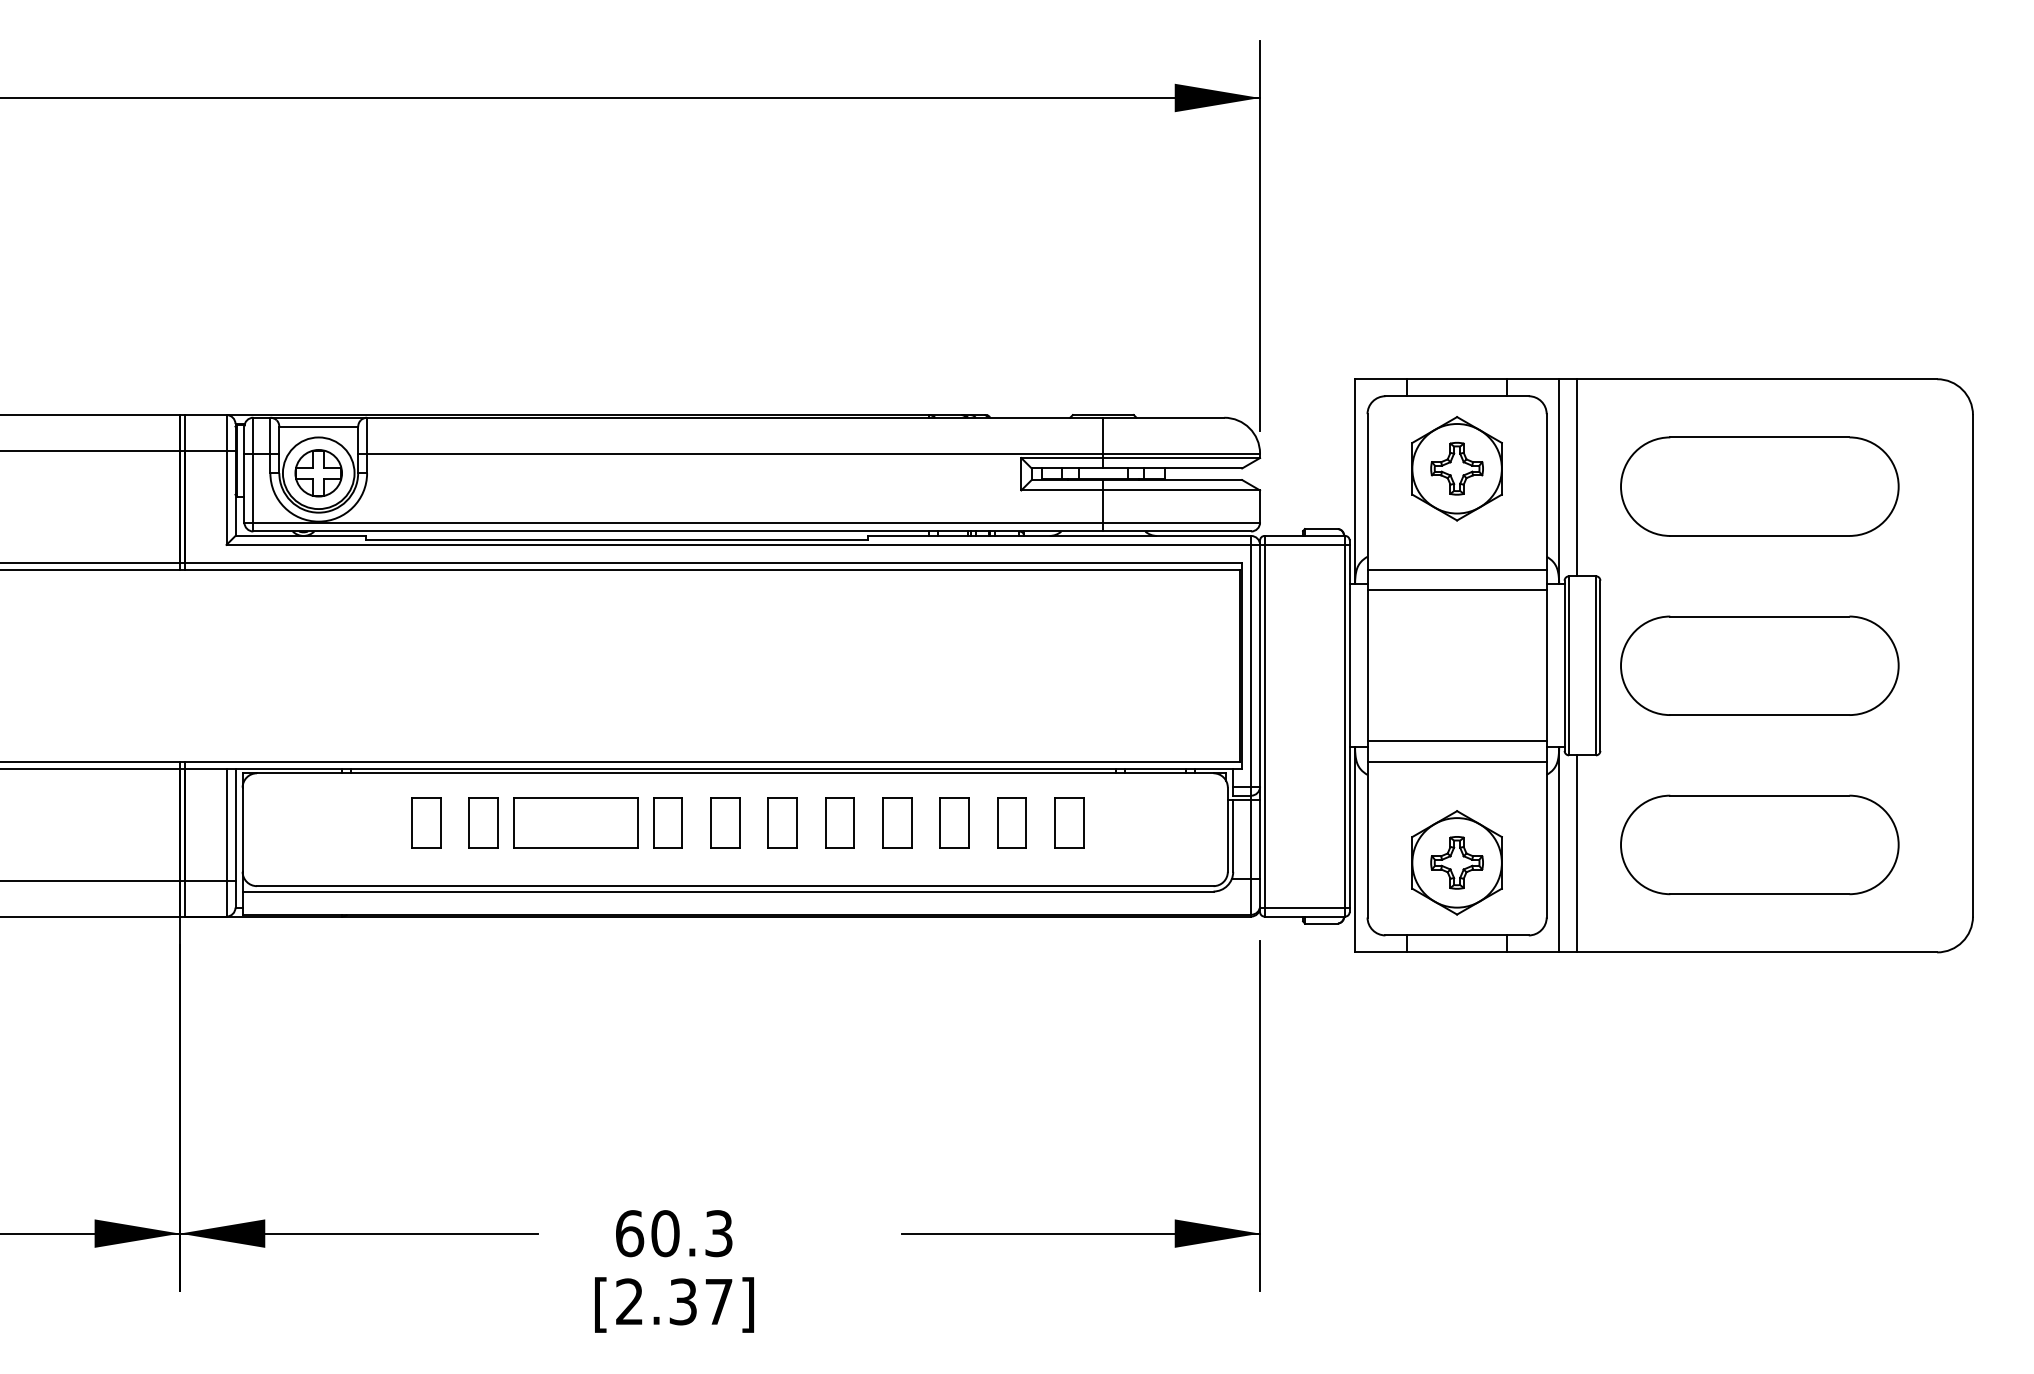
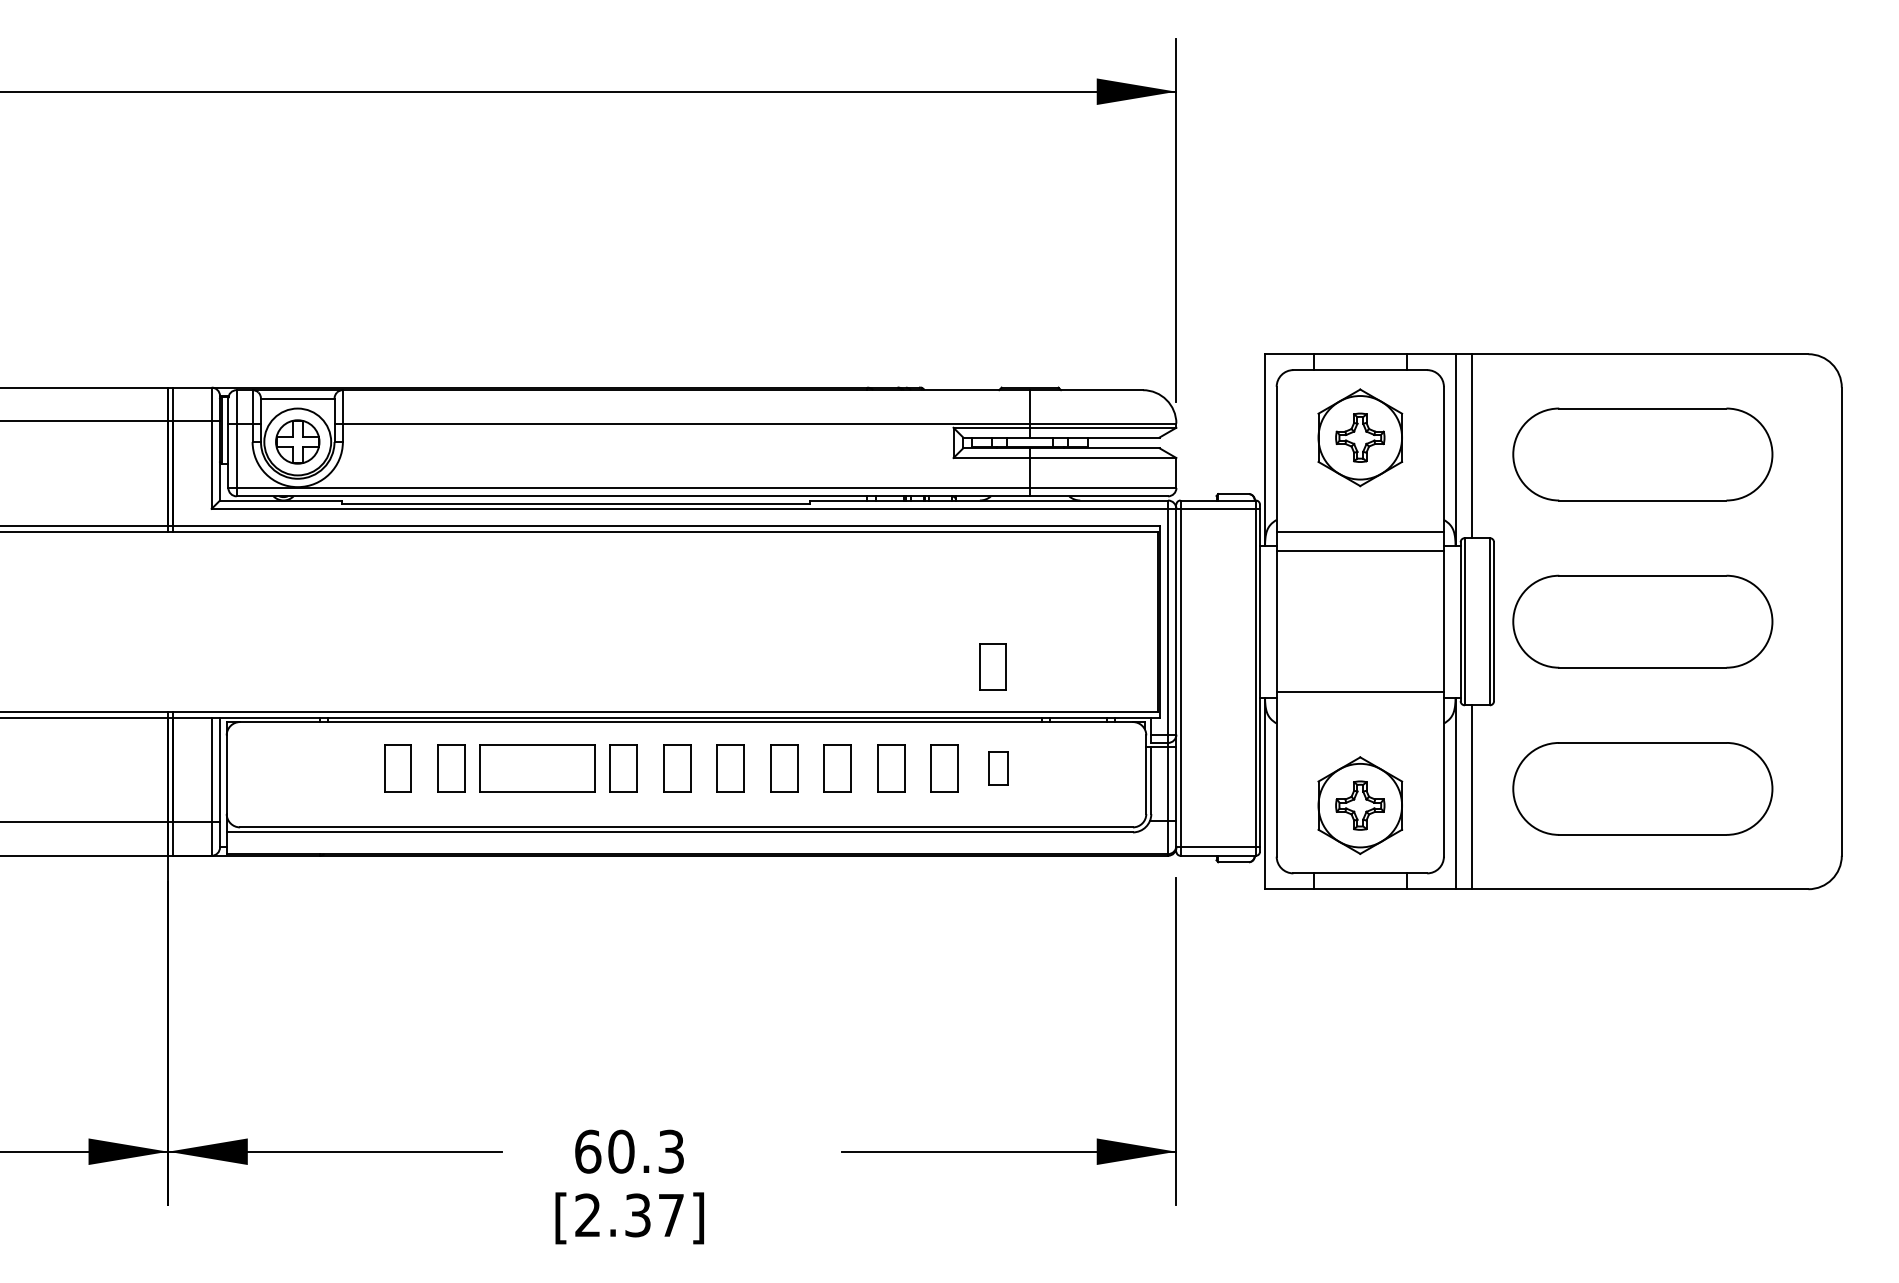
part: (1063, 713) -> (992, 666), added
line: (1456, 762) -> (1359, 711), removed
part: (1069, 822) -> (998, 767), size x0.7

